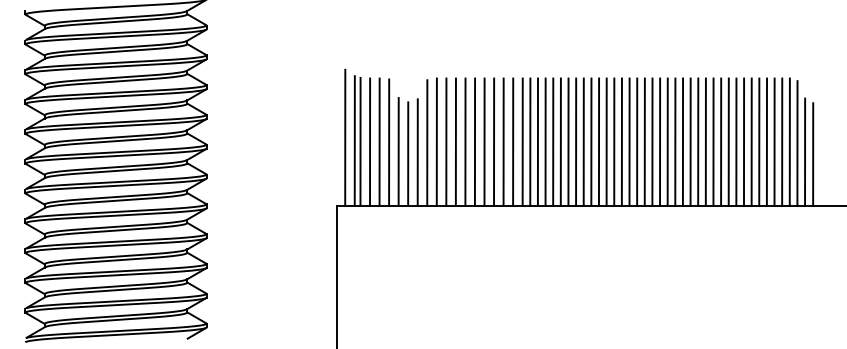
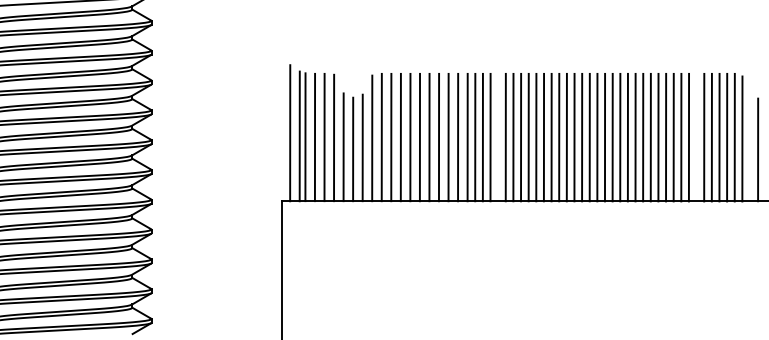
line: (553, 141) -> (498, 136), removed
line: (751, 142) -> (696, 137), removed
line: (805, 152) -> (750, 147), removed

